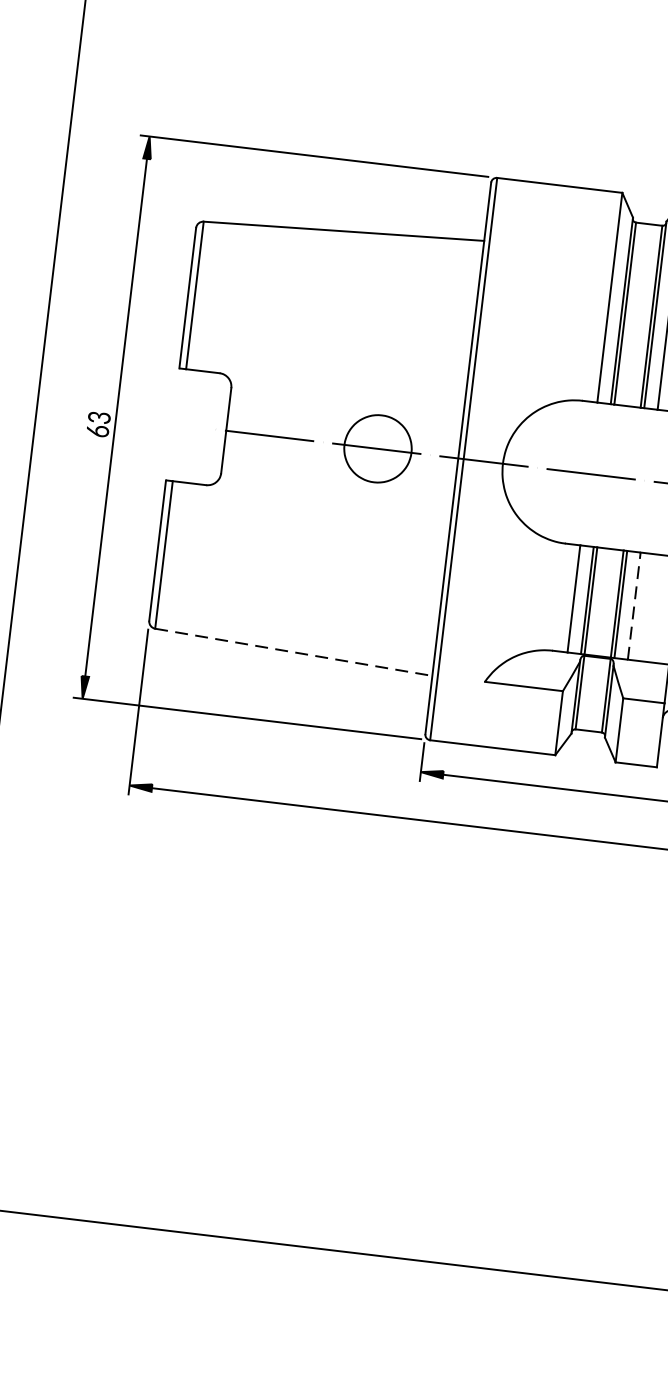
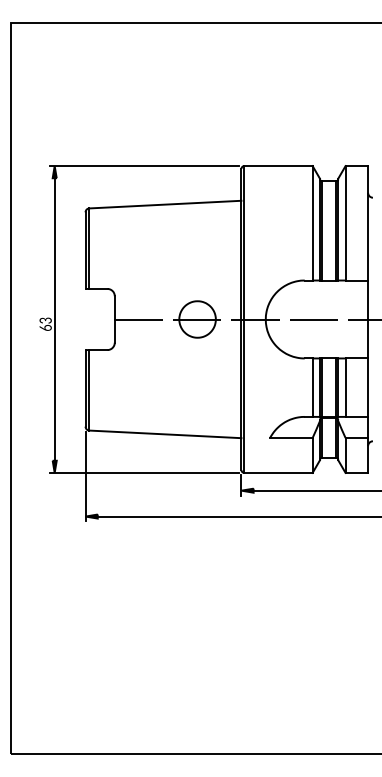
line: (634, 605) -> (345, 387), dashed -> solid
line: (294, 652) -> (165, 434), dashed -> solid

